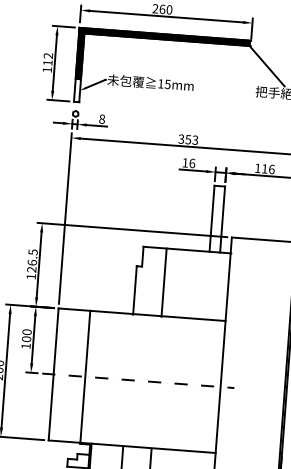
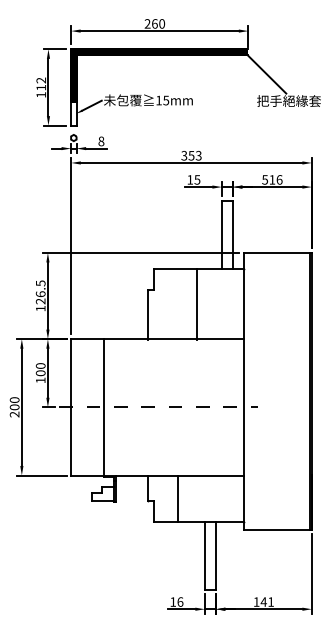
text: (192, 163) -> (197, 179), 16 -> 15
text: (258, 168) -> (265, 179), 116 -> 516
line: (163, 282) -> (196, 304), moved

